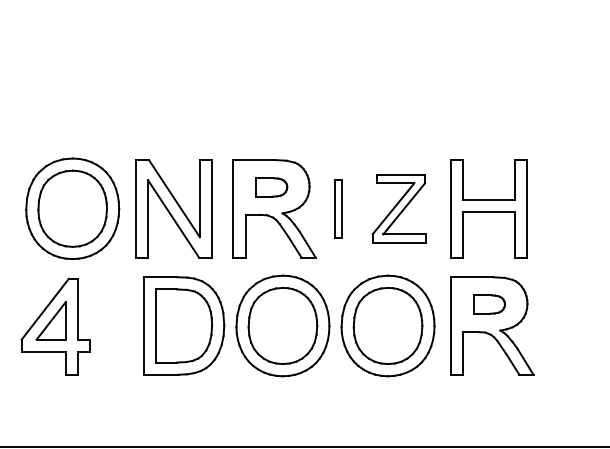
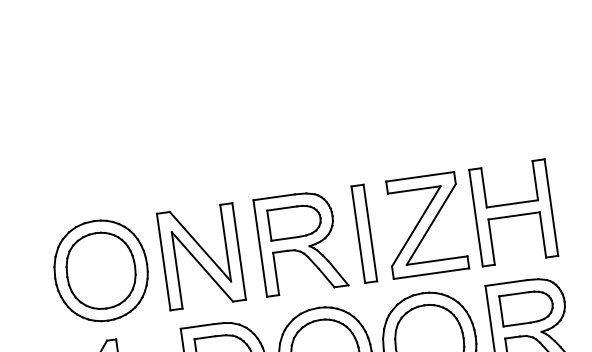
part: (271, 187) -> (295, 222), size x1.67
part: (338, 208) -> (364, 233), size x1.67
part: (399, 208) -> (424, 225), size x1.43
part: (489, 304) -> (527, 307), size x1.67

